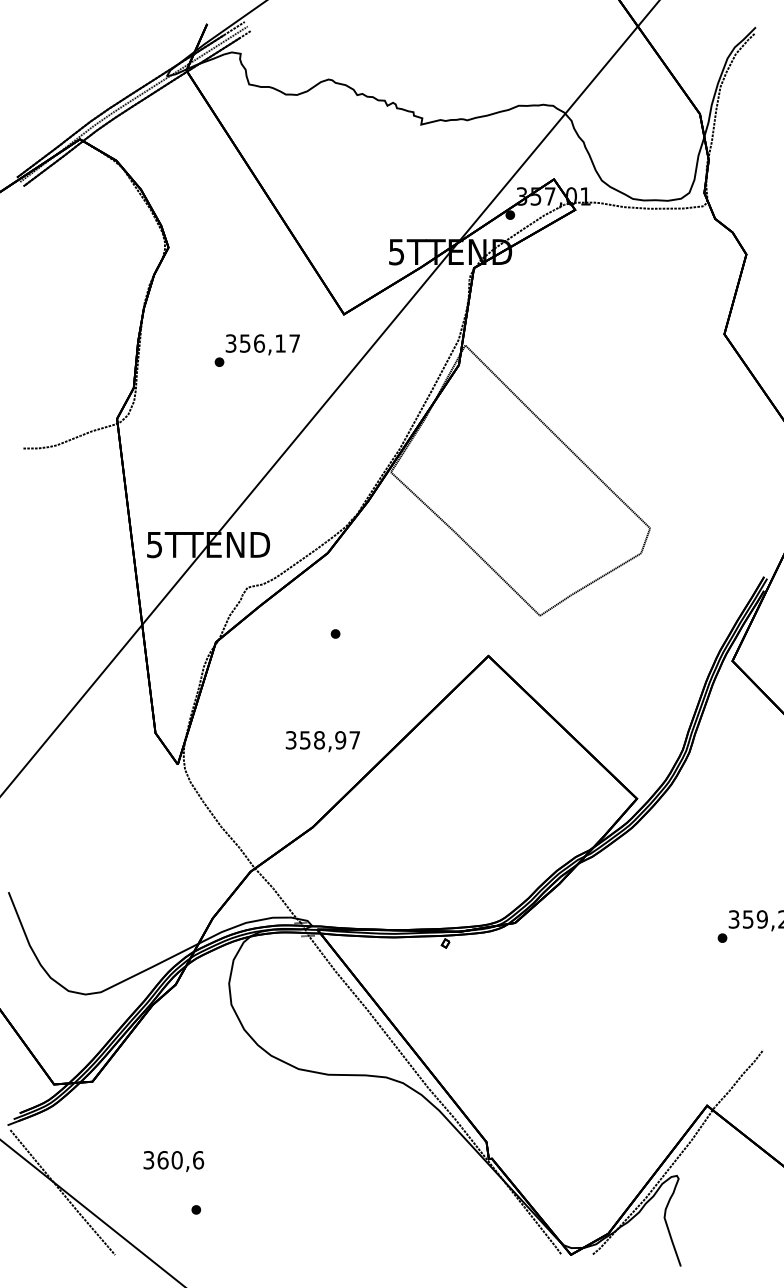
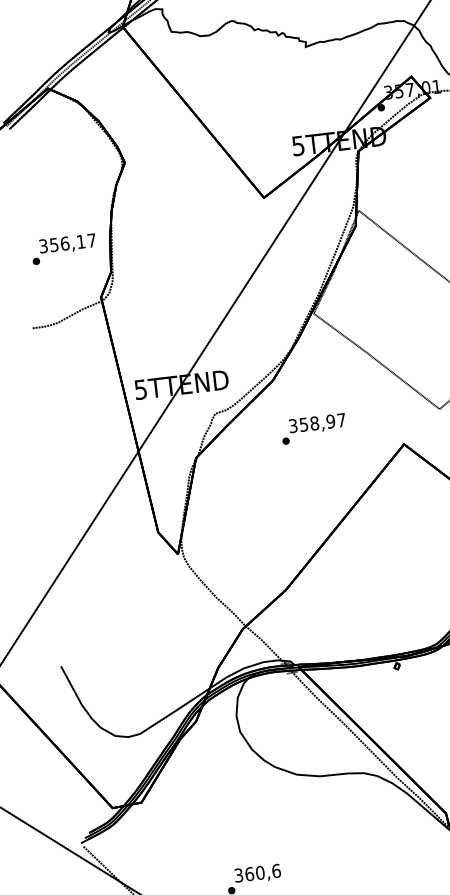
text: (256, 350) -> (63, 249), moved
text: (322, 741) -> (317, 424), moved
text: (173, 1161) -> (257, 874), moved

